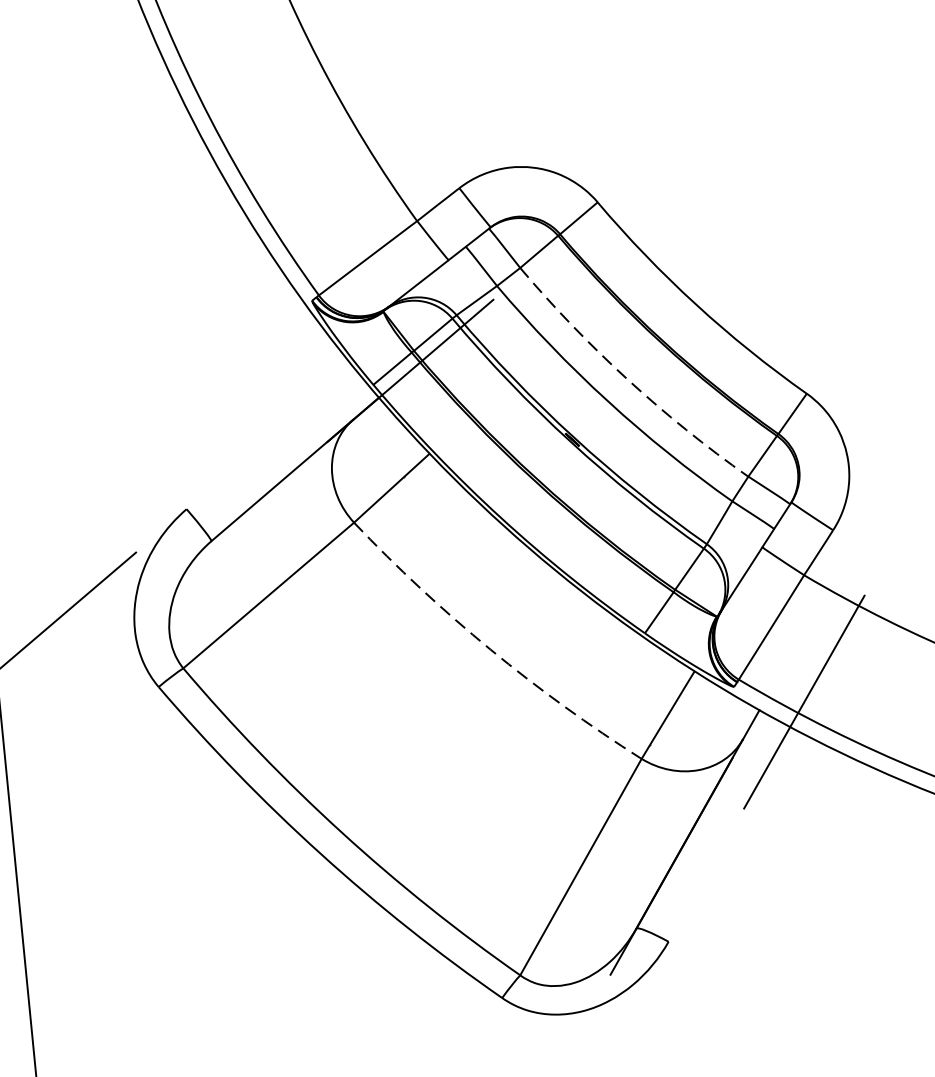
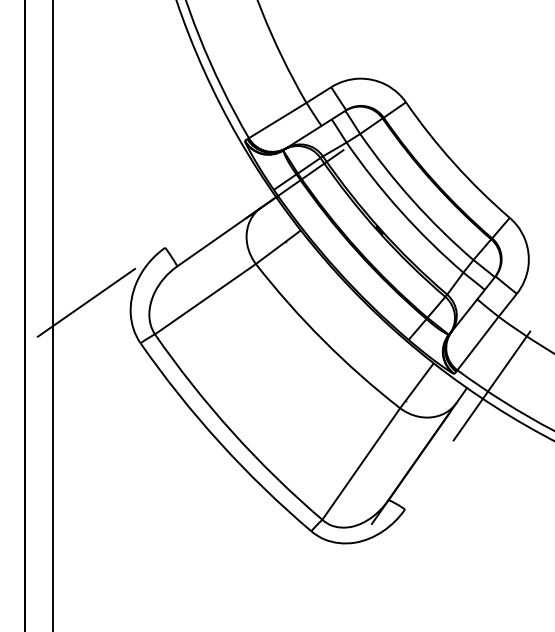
arc: (627, 379) -> (412, 200), dashed -> solid
arc: (490, 649) -> (323, 340), dashed -> solid

